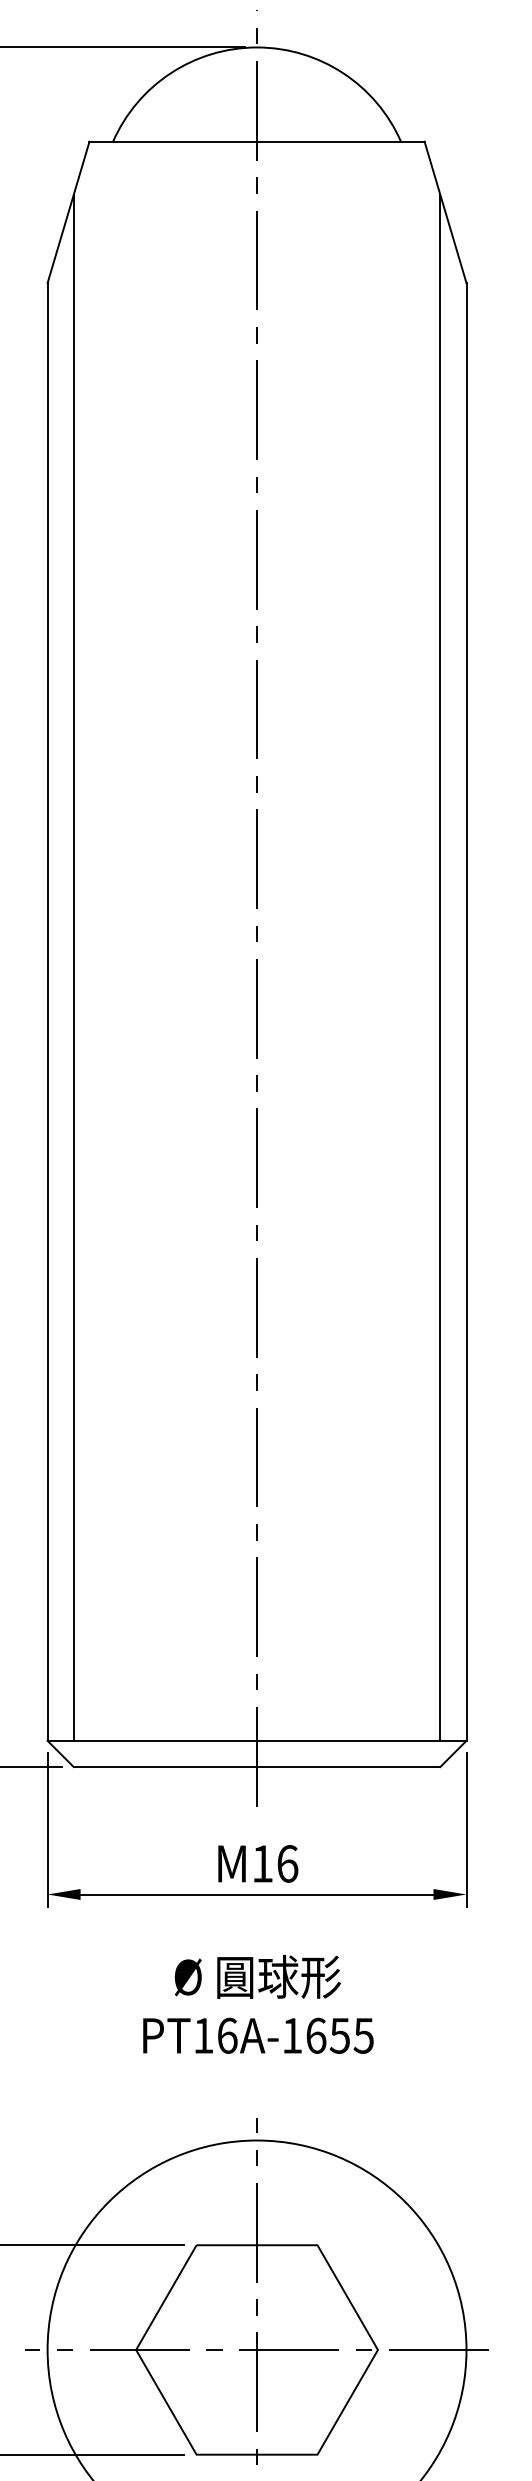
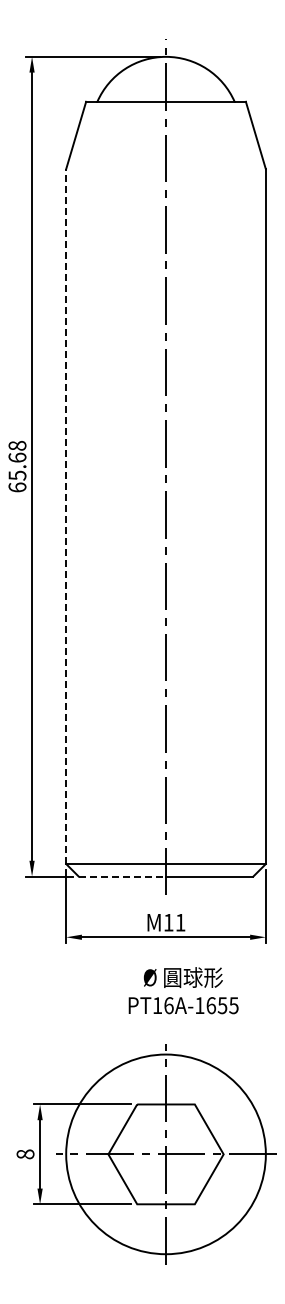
line: (73, 967) -> (78, 495), removed
line: (440, 967) -> (253, 495), removed
line: (48, 1011) -> (66, 516), solid -> dashed
line: (165, 1766) -> (122, 876), solid -> dashed
text: (287, 1863) -> (180, 922), 16 -> 11
text: (258, 2004) -> (183, 990), moved

